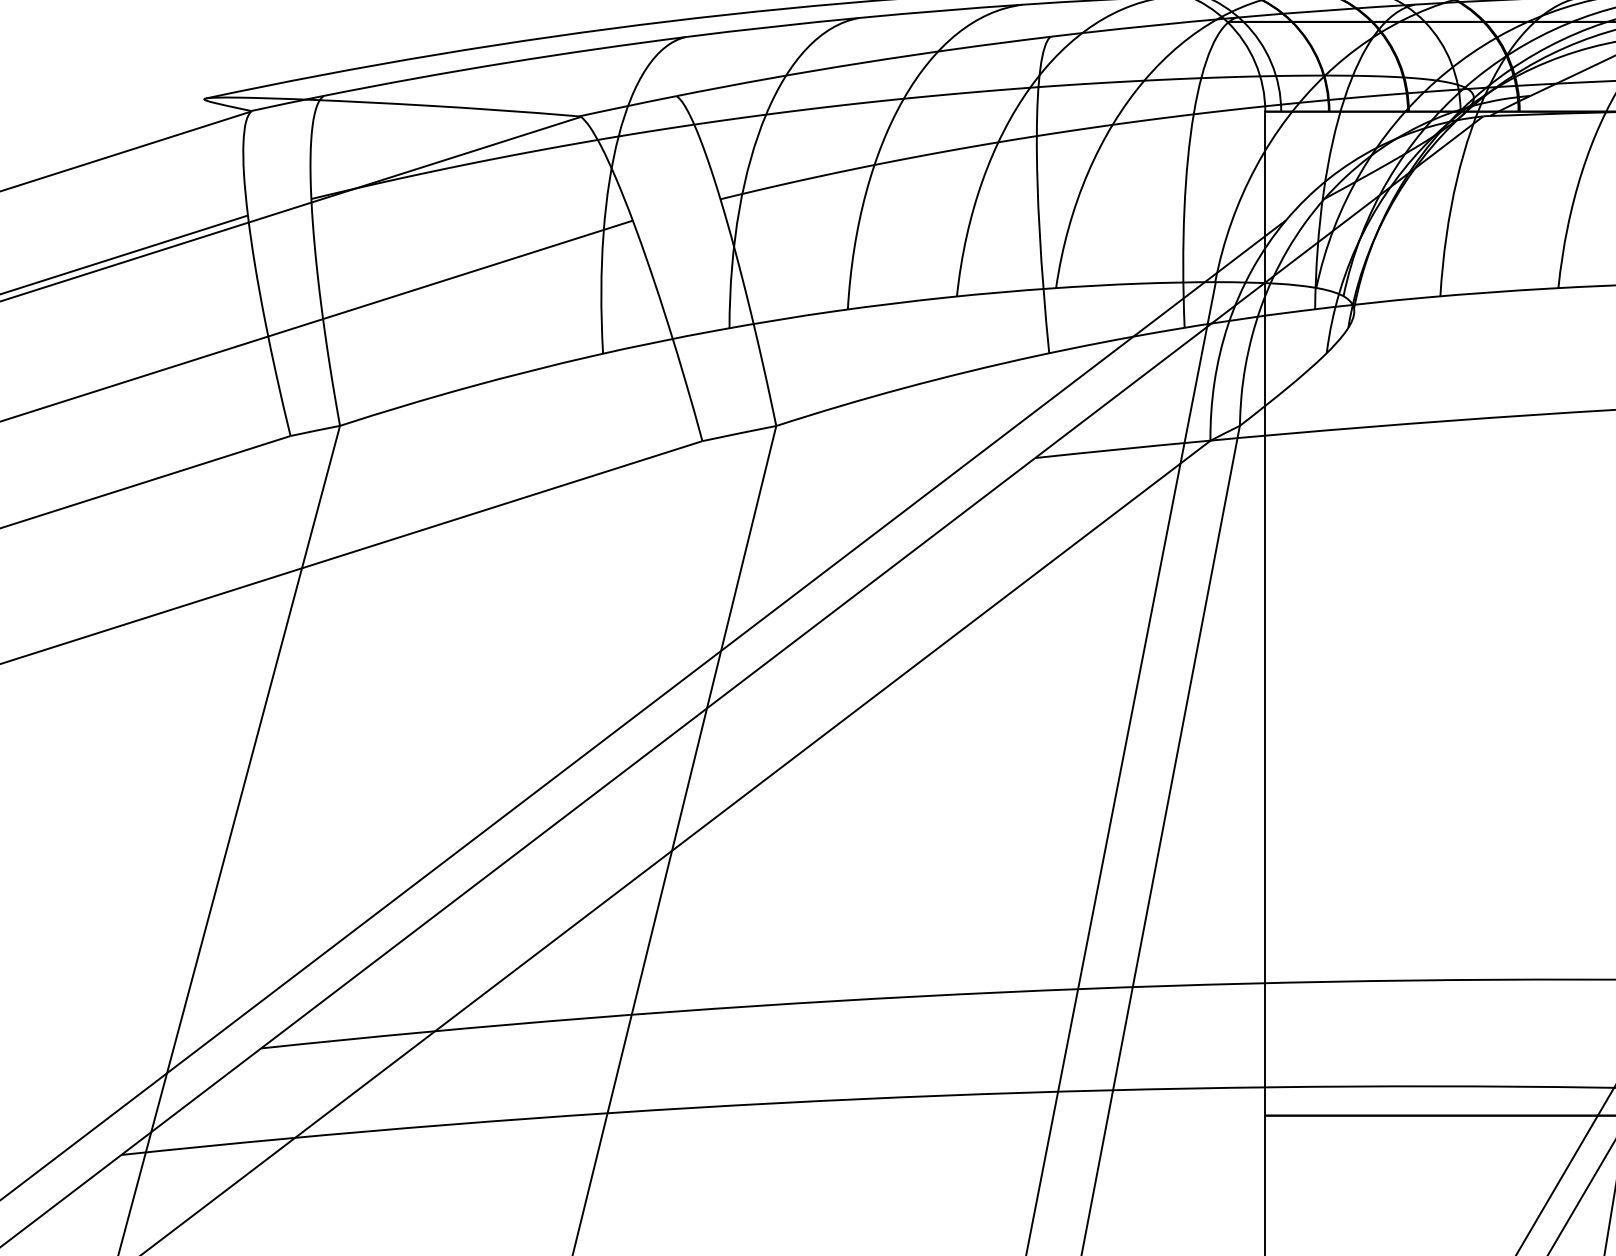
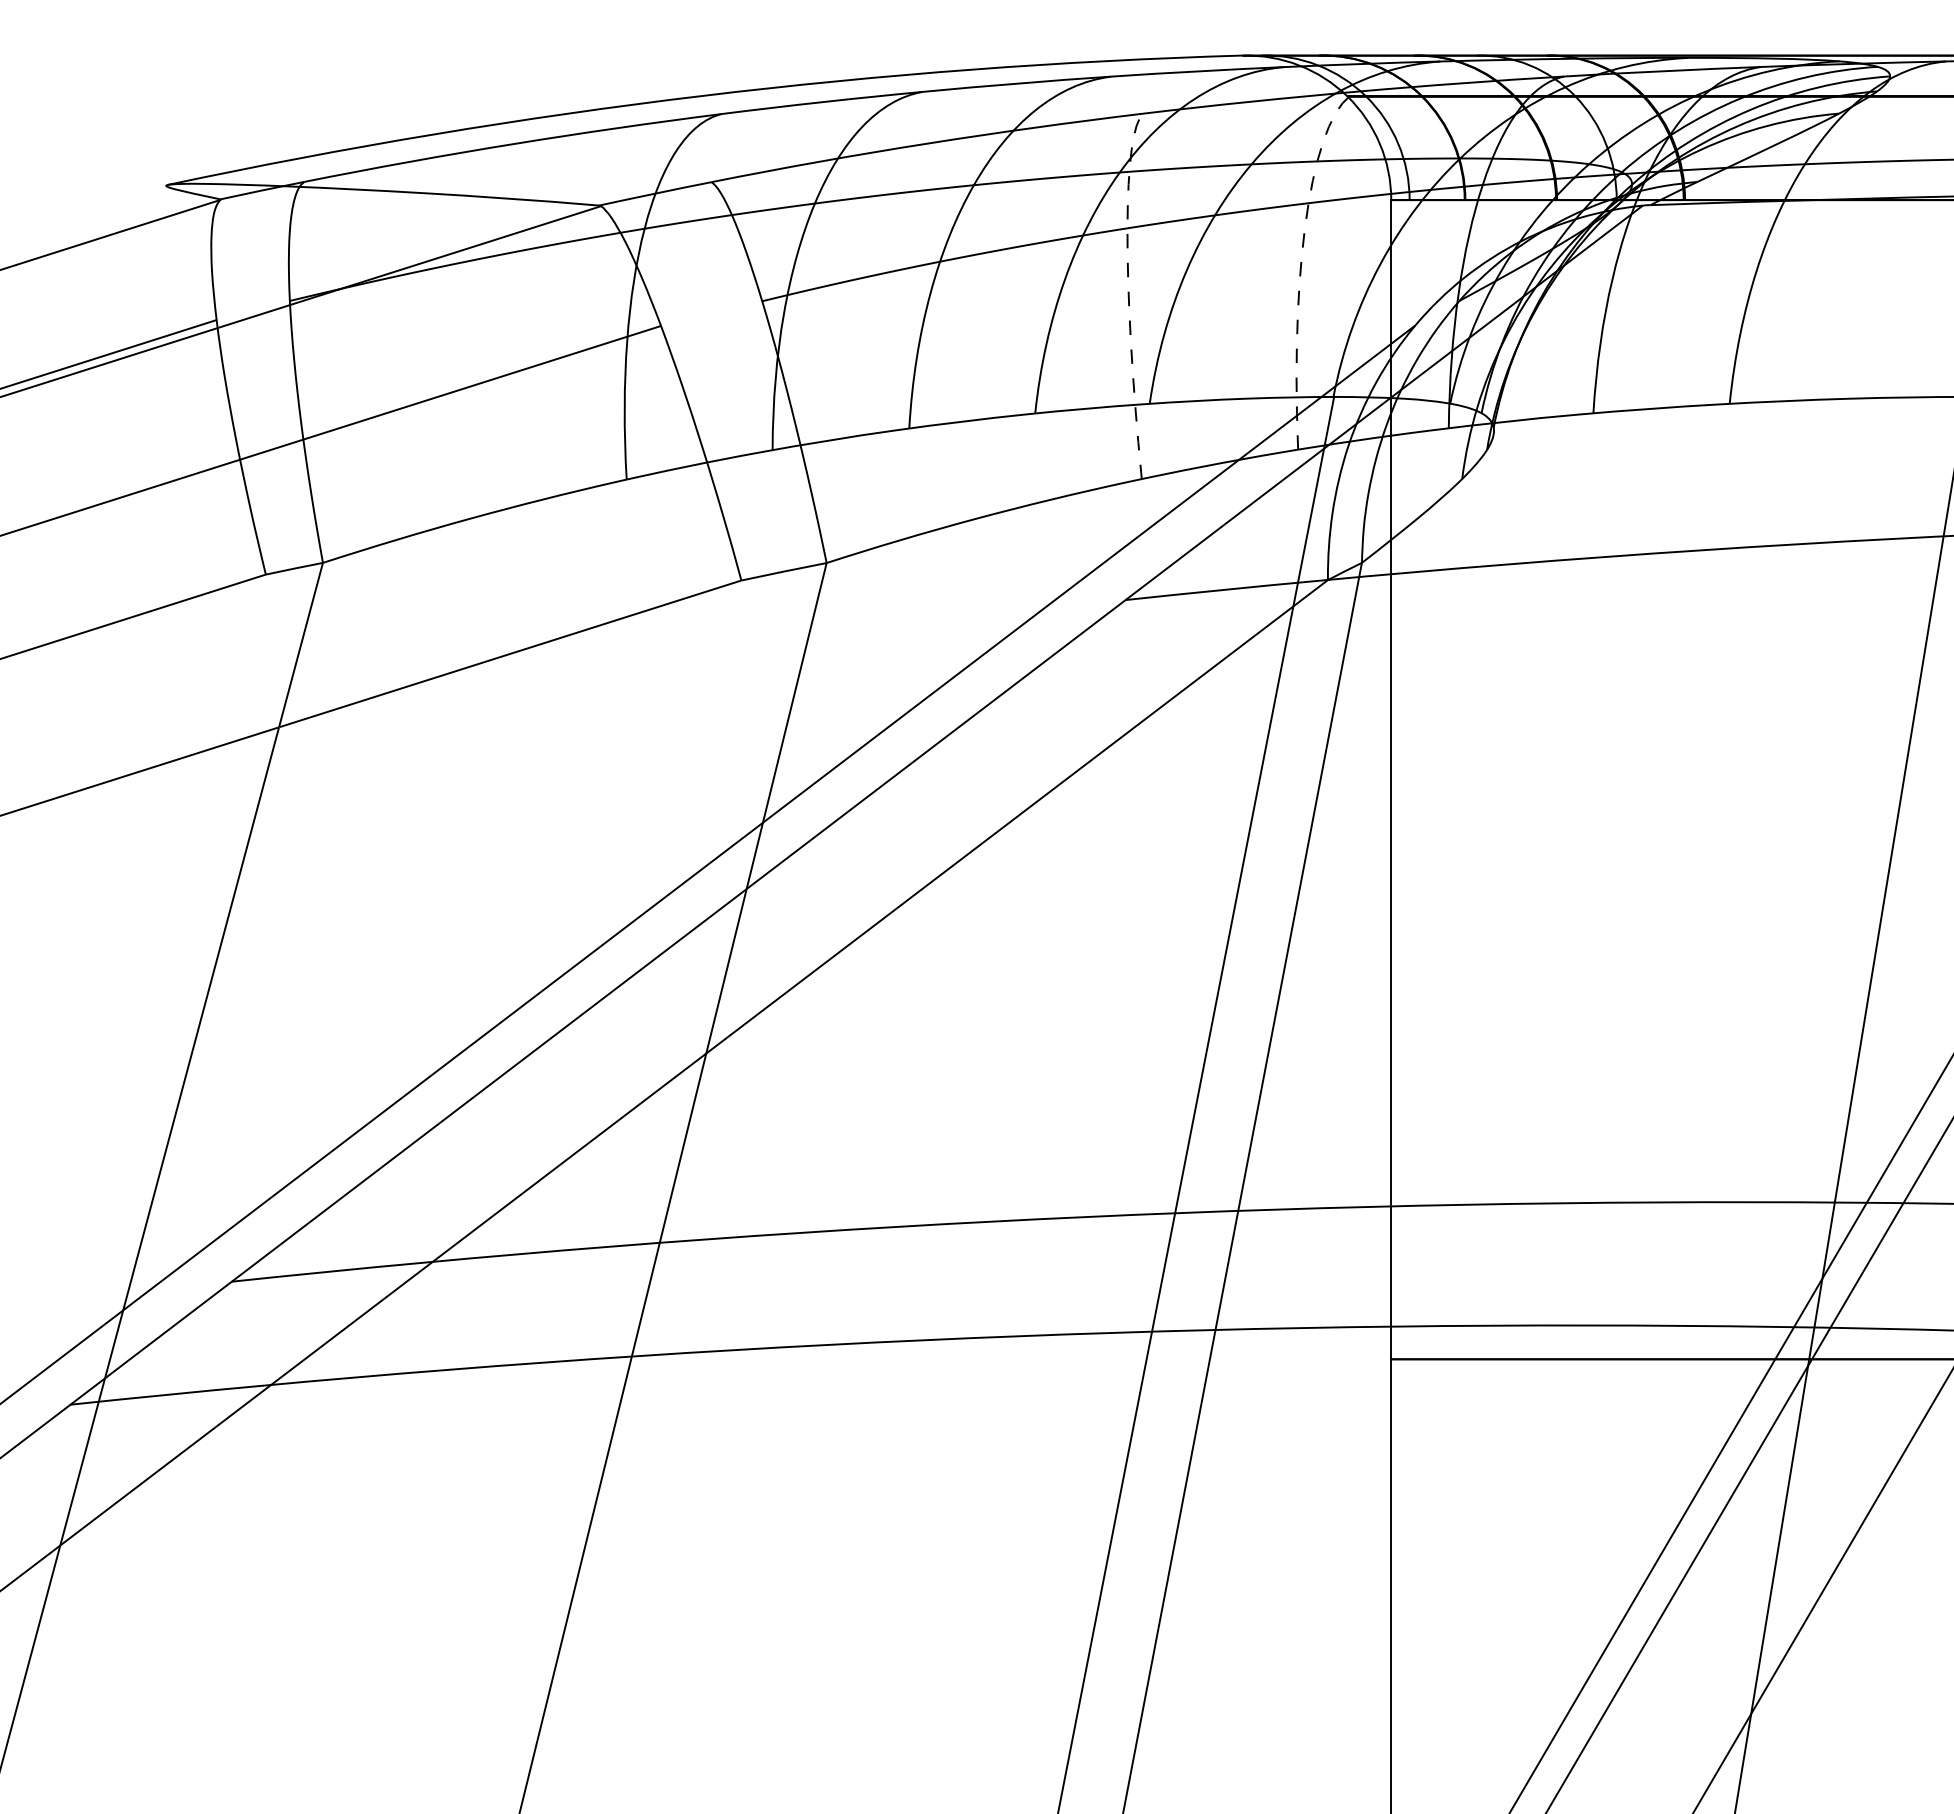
arc: (1188, 157) -> (1302, 253), solid -> dashed
arc: (1037, 184) -> (1128, 284), solid -> dashed

